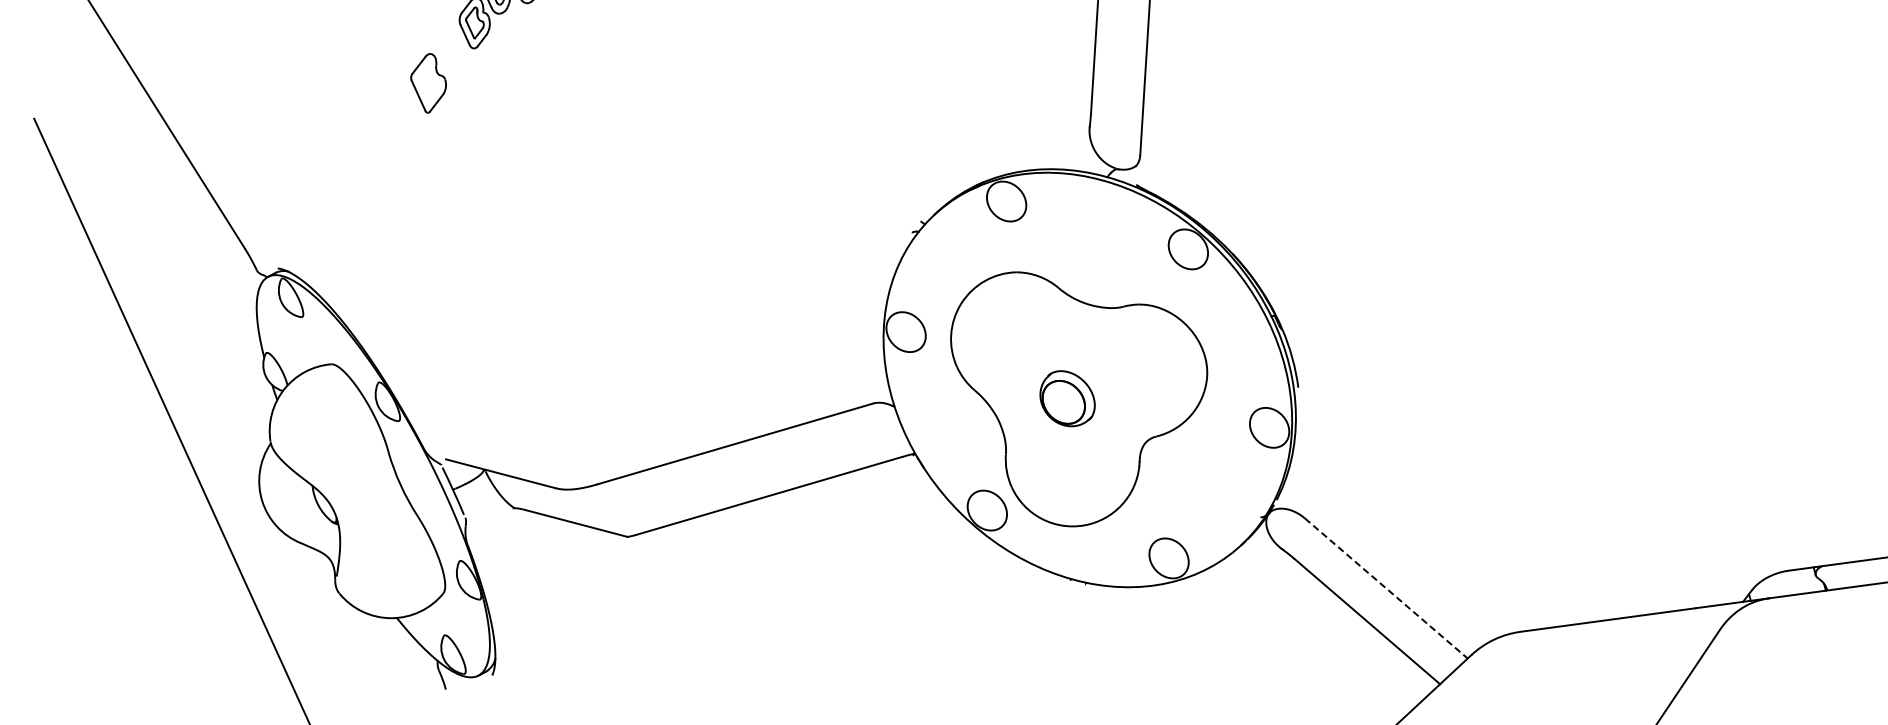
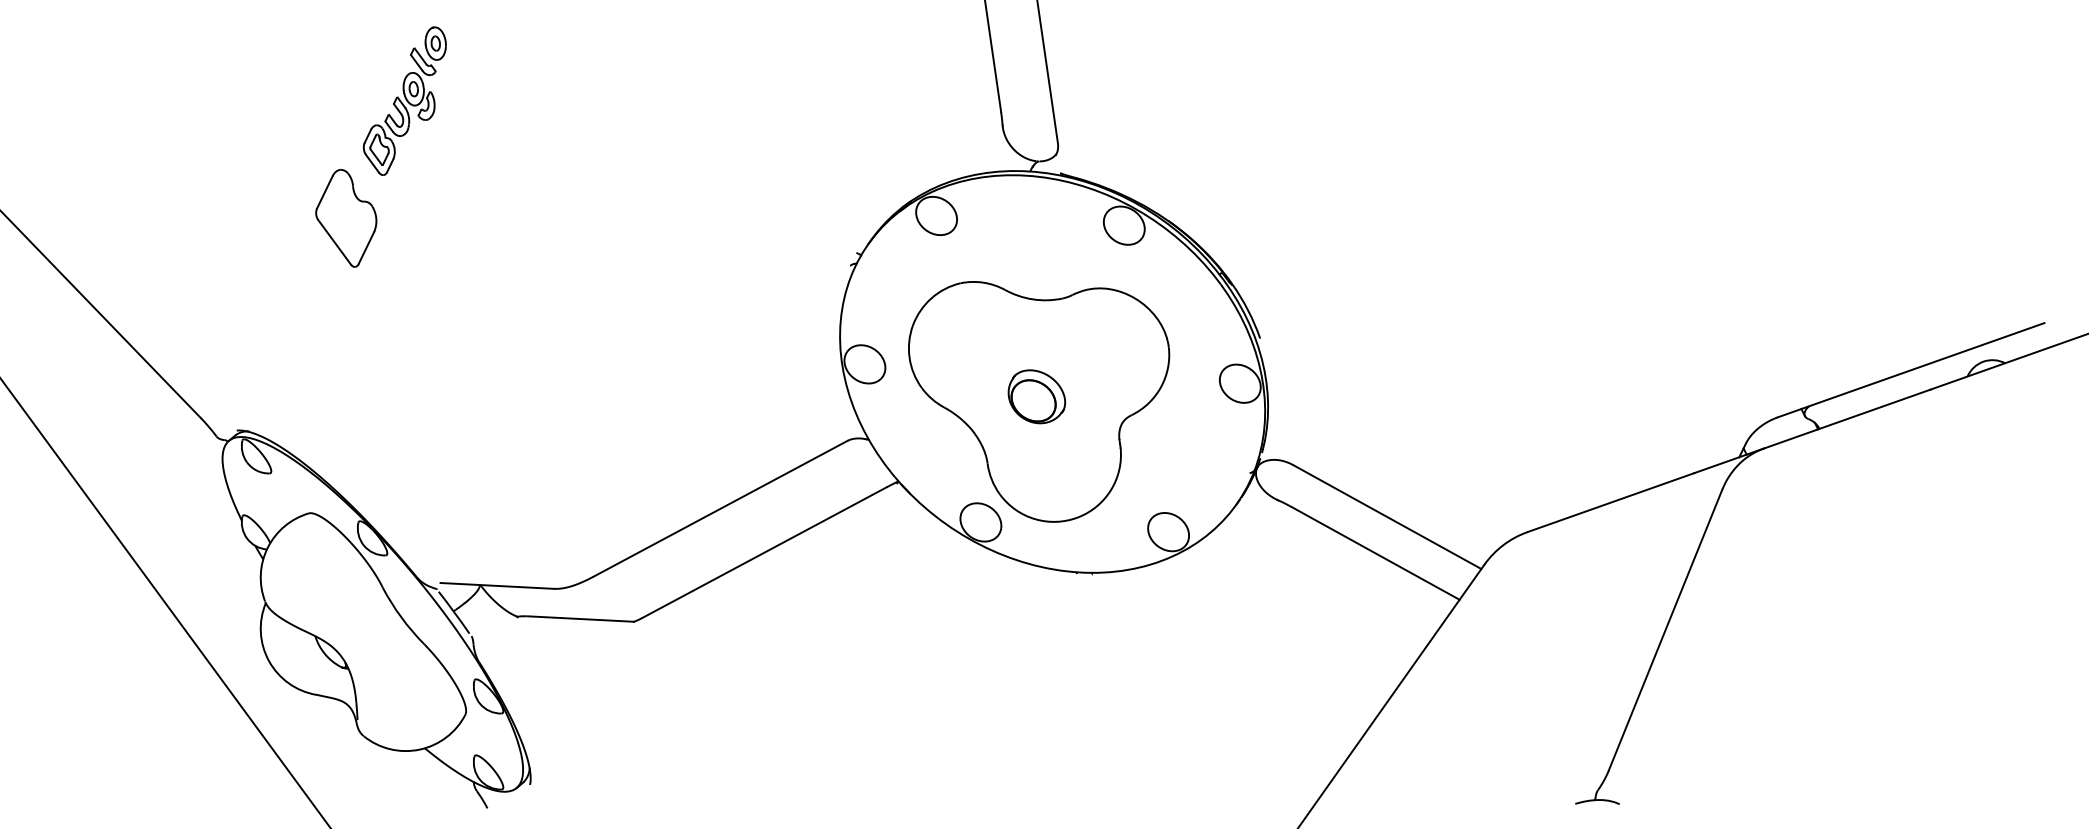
part: (428, 83) -> (346, 218), size x1.67
line: (1386, 588) -> (1387, 517), dashed -> solid

